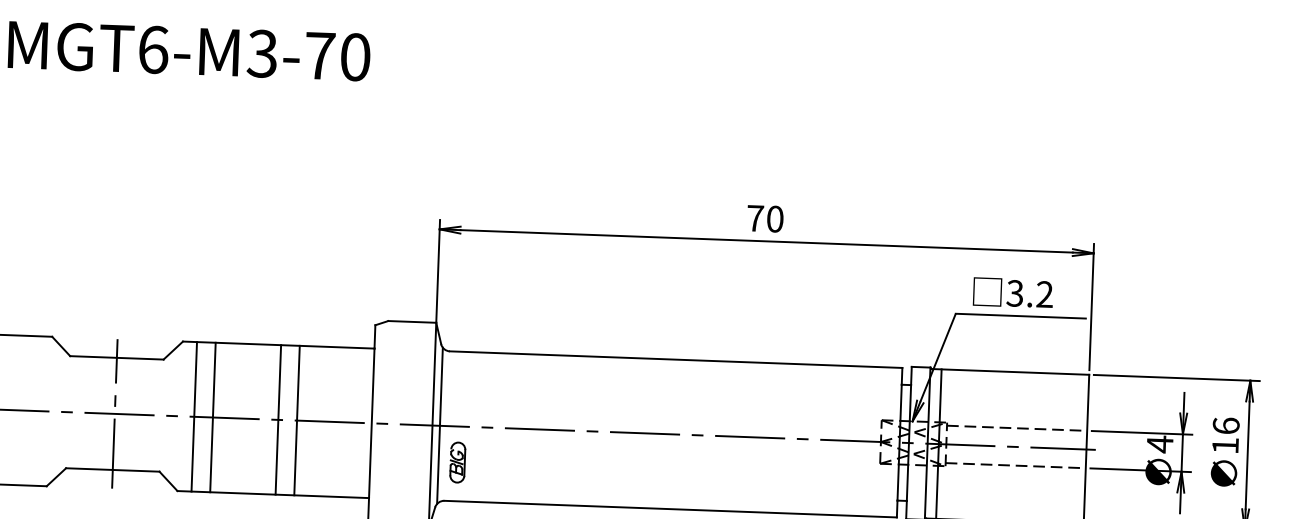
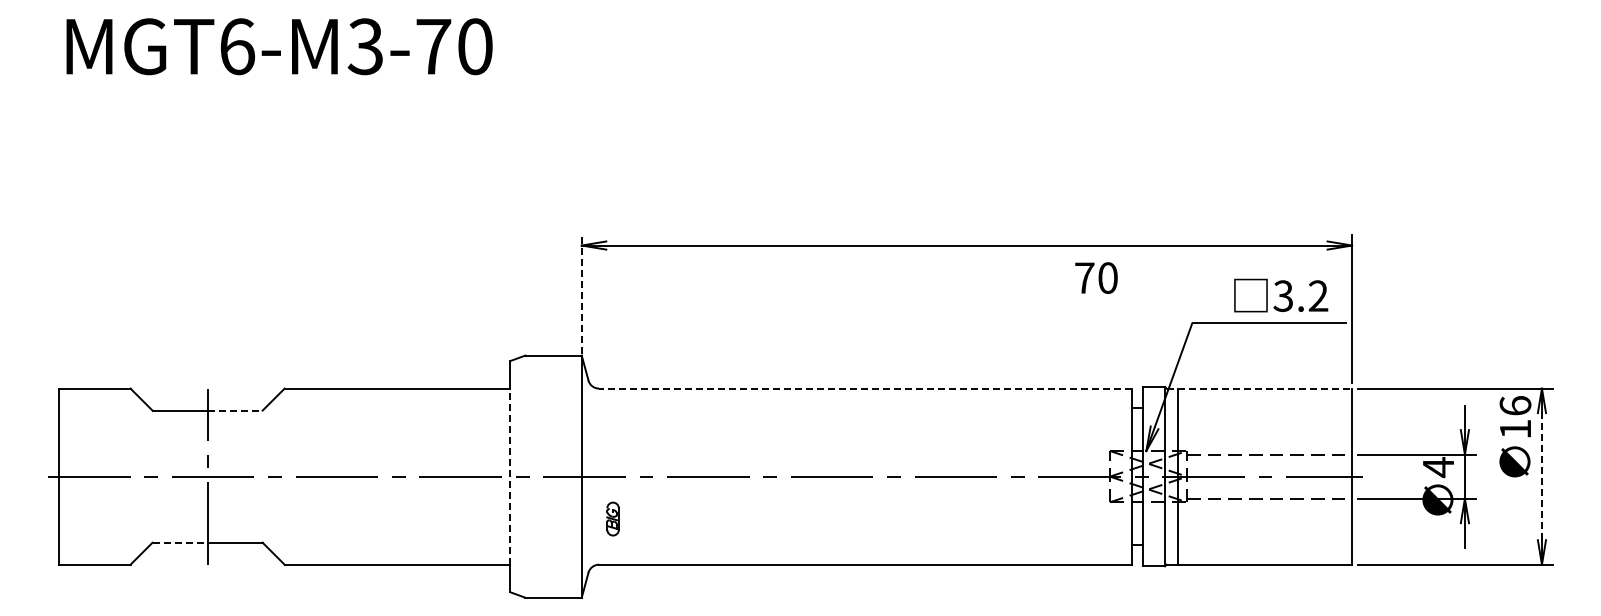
text: (765, 218) -> (1096, 277), moved
line: (437, 270) -> (581, 294), solid -> dashed
text: (1013, 292) -> (1281, 295), moved
line: (140, 358) -> (235, 410), solid -> dashed
line: (676, 359) -> (865, 388), solid -> dashed
line: (1010, 371) -> (1259, 388), solid -> dashed
line: (194, 416) -> (301, 476), removed
line: (213, 417) -> (323, 476), removed
line: (278, 419) -> (400, 476), removed
line: (297, 420) -> (422, 476), removed
line: (372, 423) -> (510, 476), solid -> dashed
line: (439, 425) -> (590, 476), removed
text: (1225, 451) -> (1515, 436), moved
line: (1247, 455) -> (1541, 476), solid -> dashed
part: (457, 462) -> (612, 518), size x0.7
line: (89, 468) -> (180, 542), solid -> dashed

